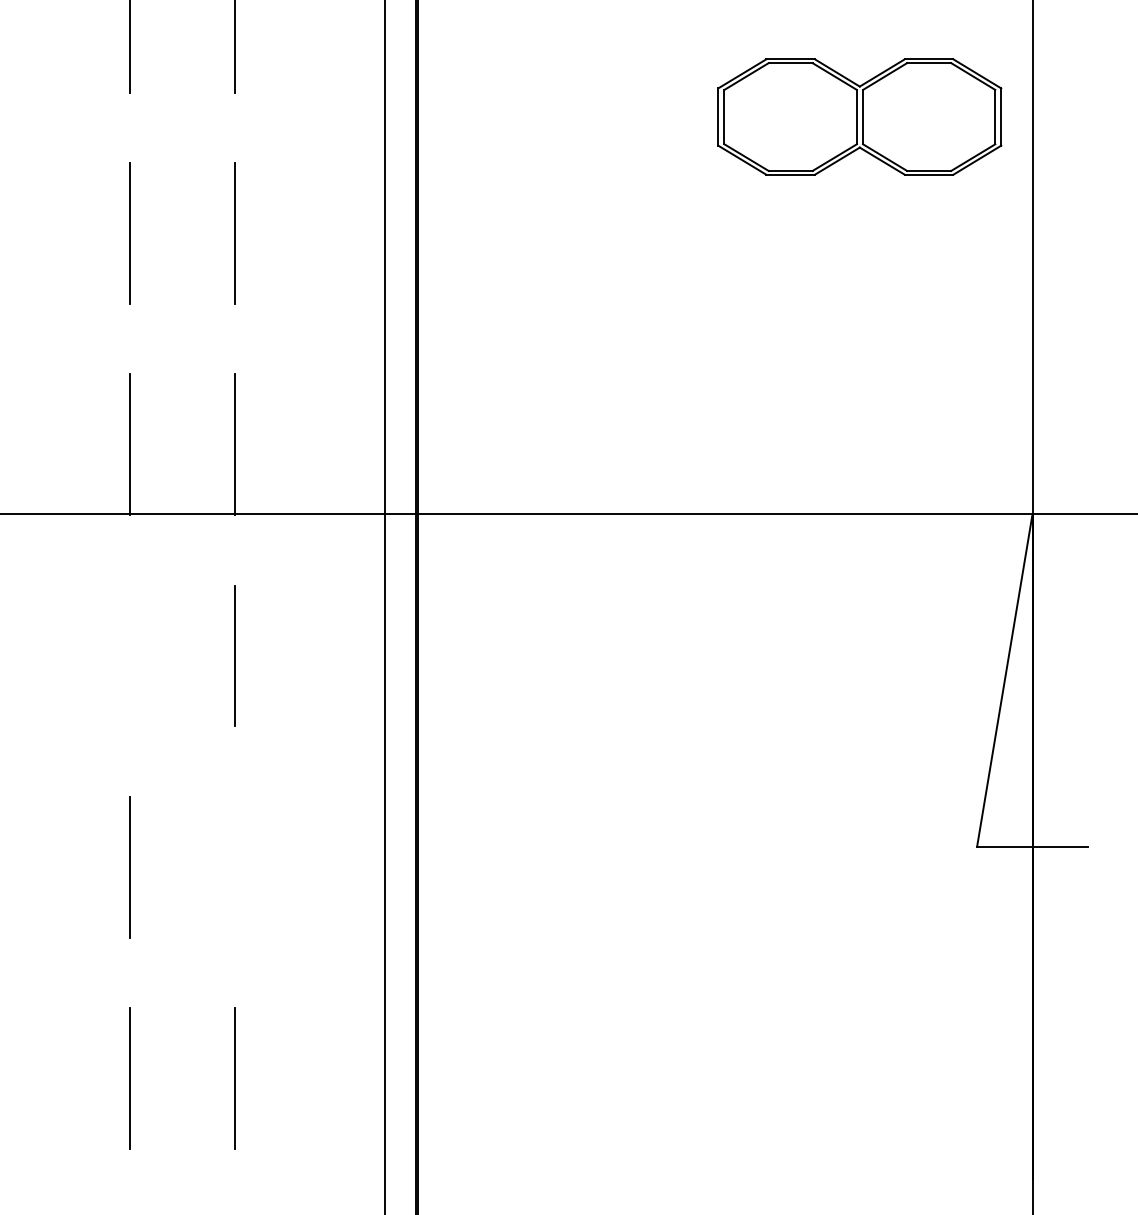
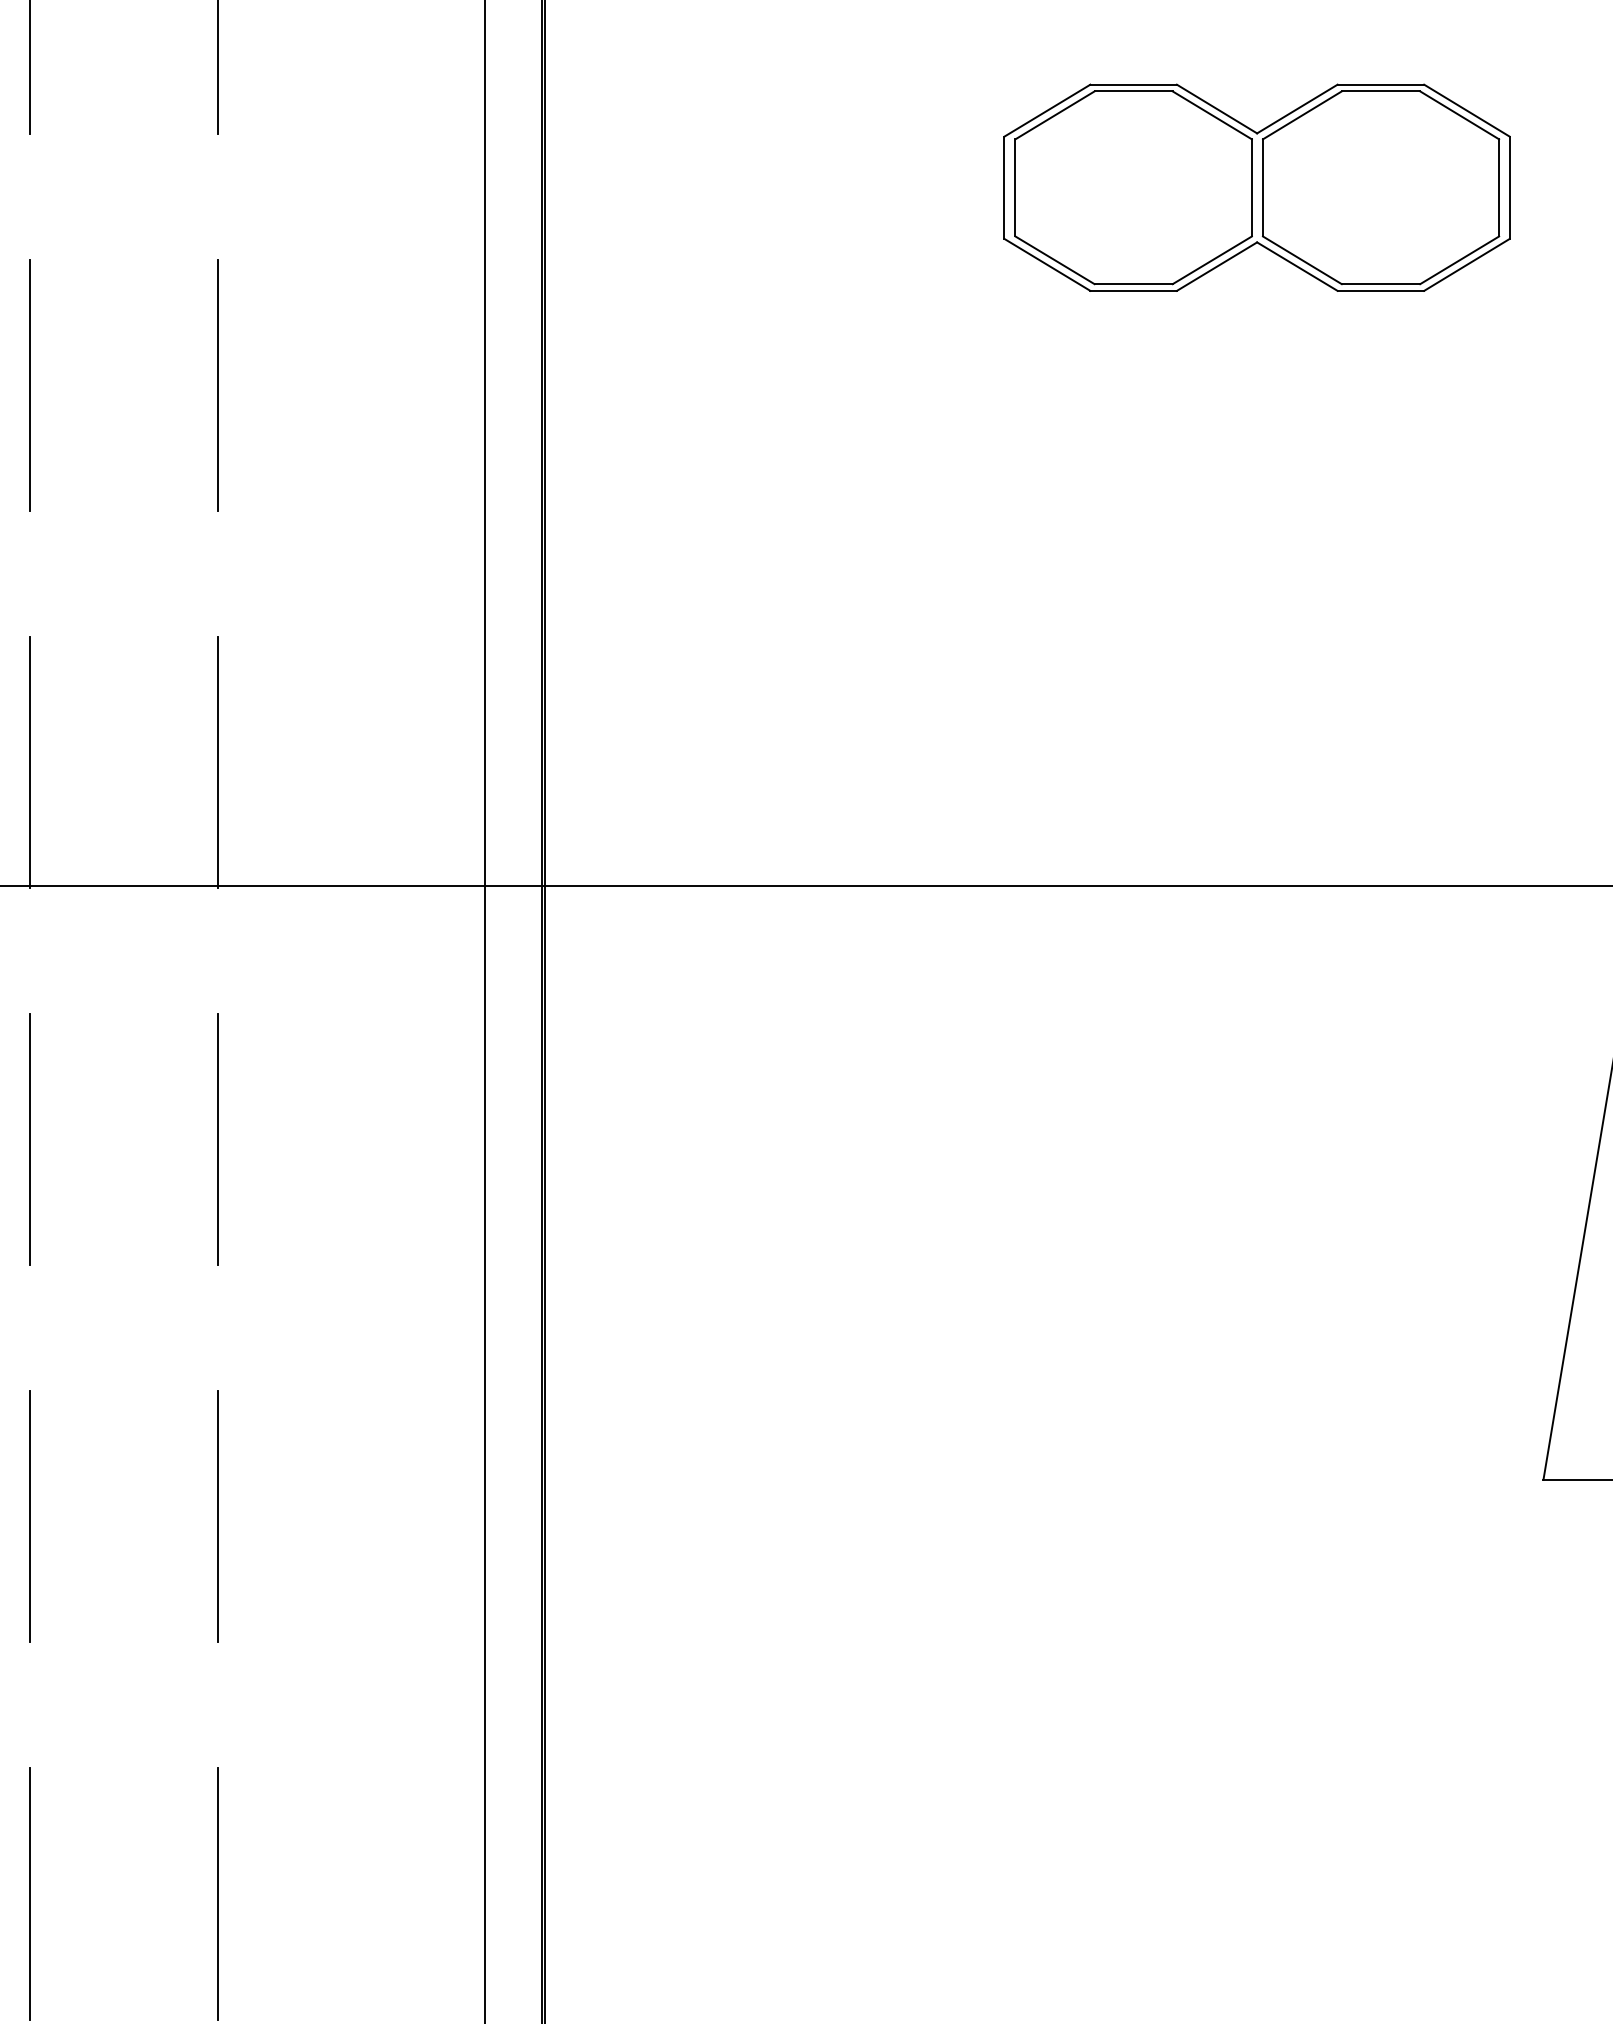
part: (859, 116) -> (1256, 186), moved
line: (129, 655) -> (29, 1138), added
line: (234, 866) -> (217, 1515), added

